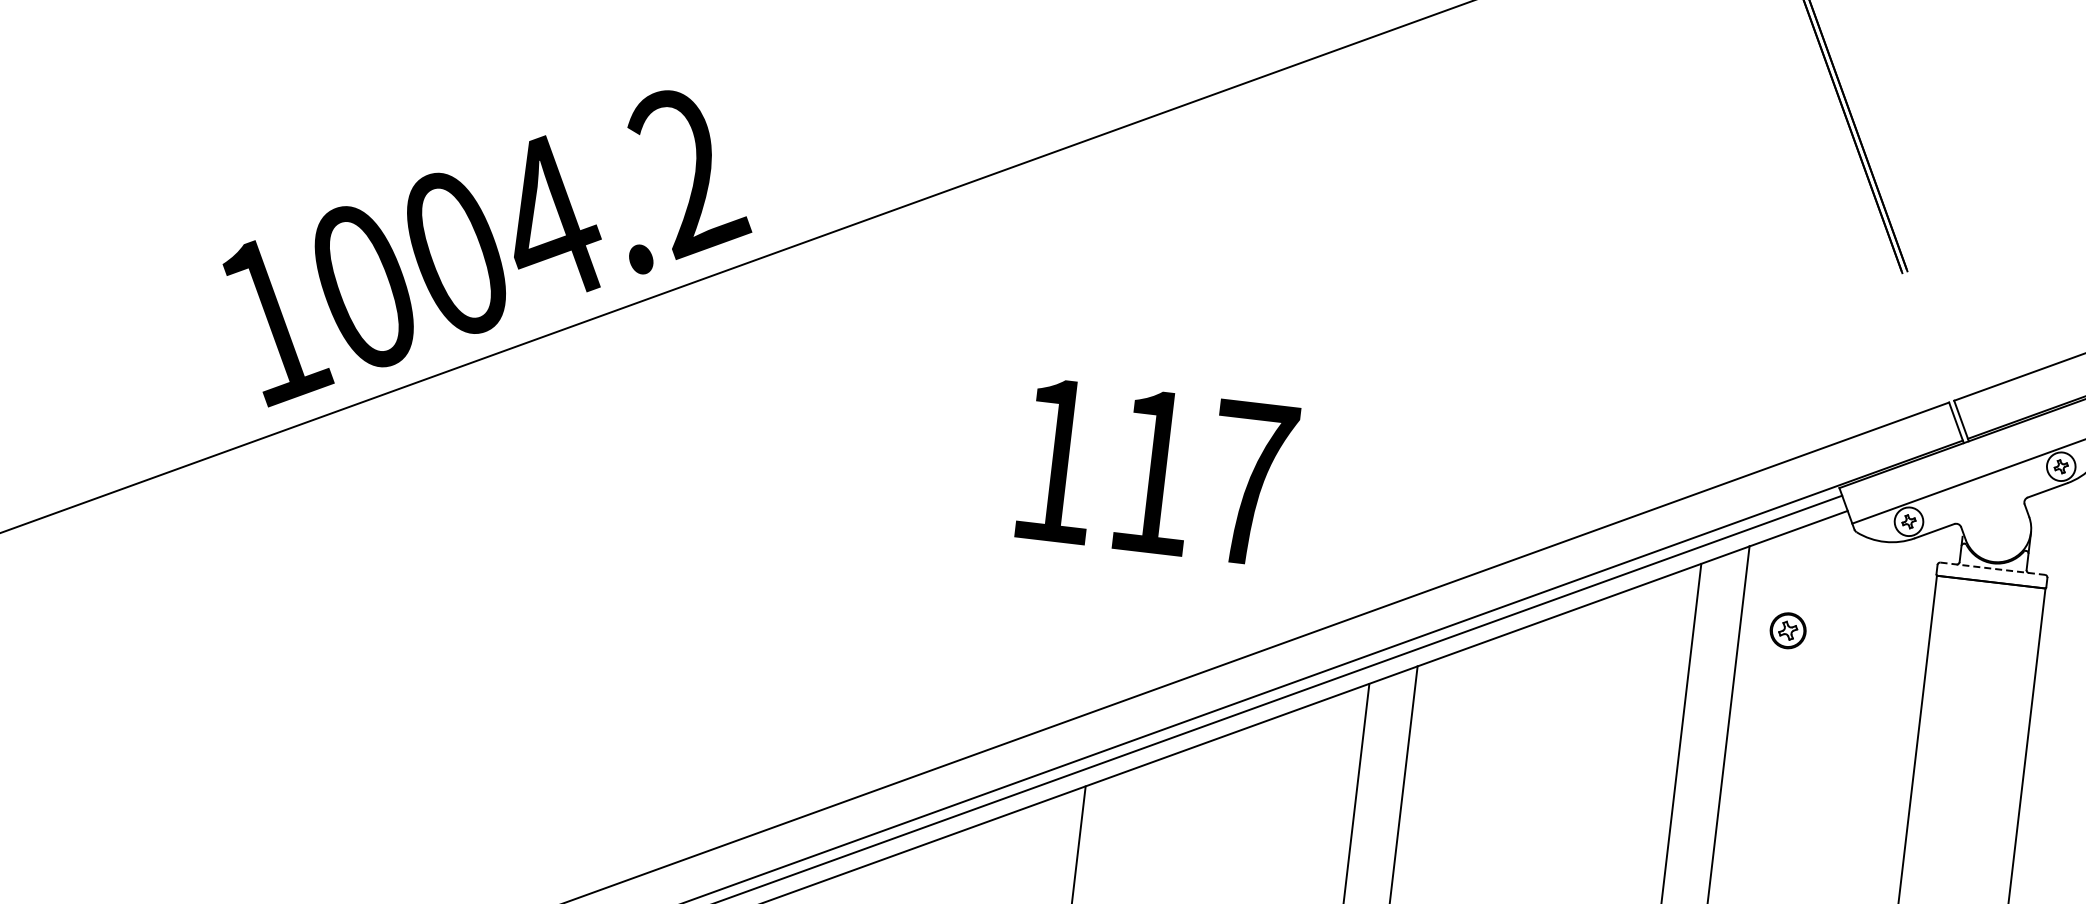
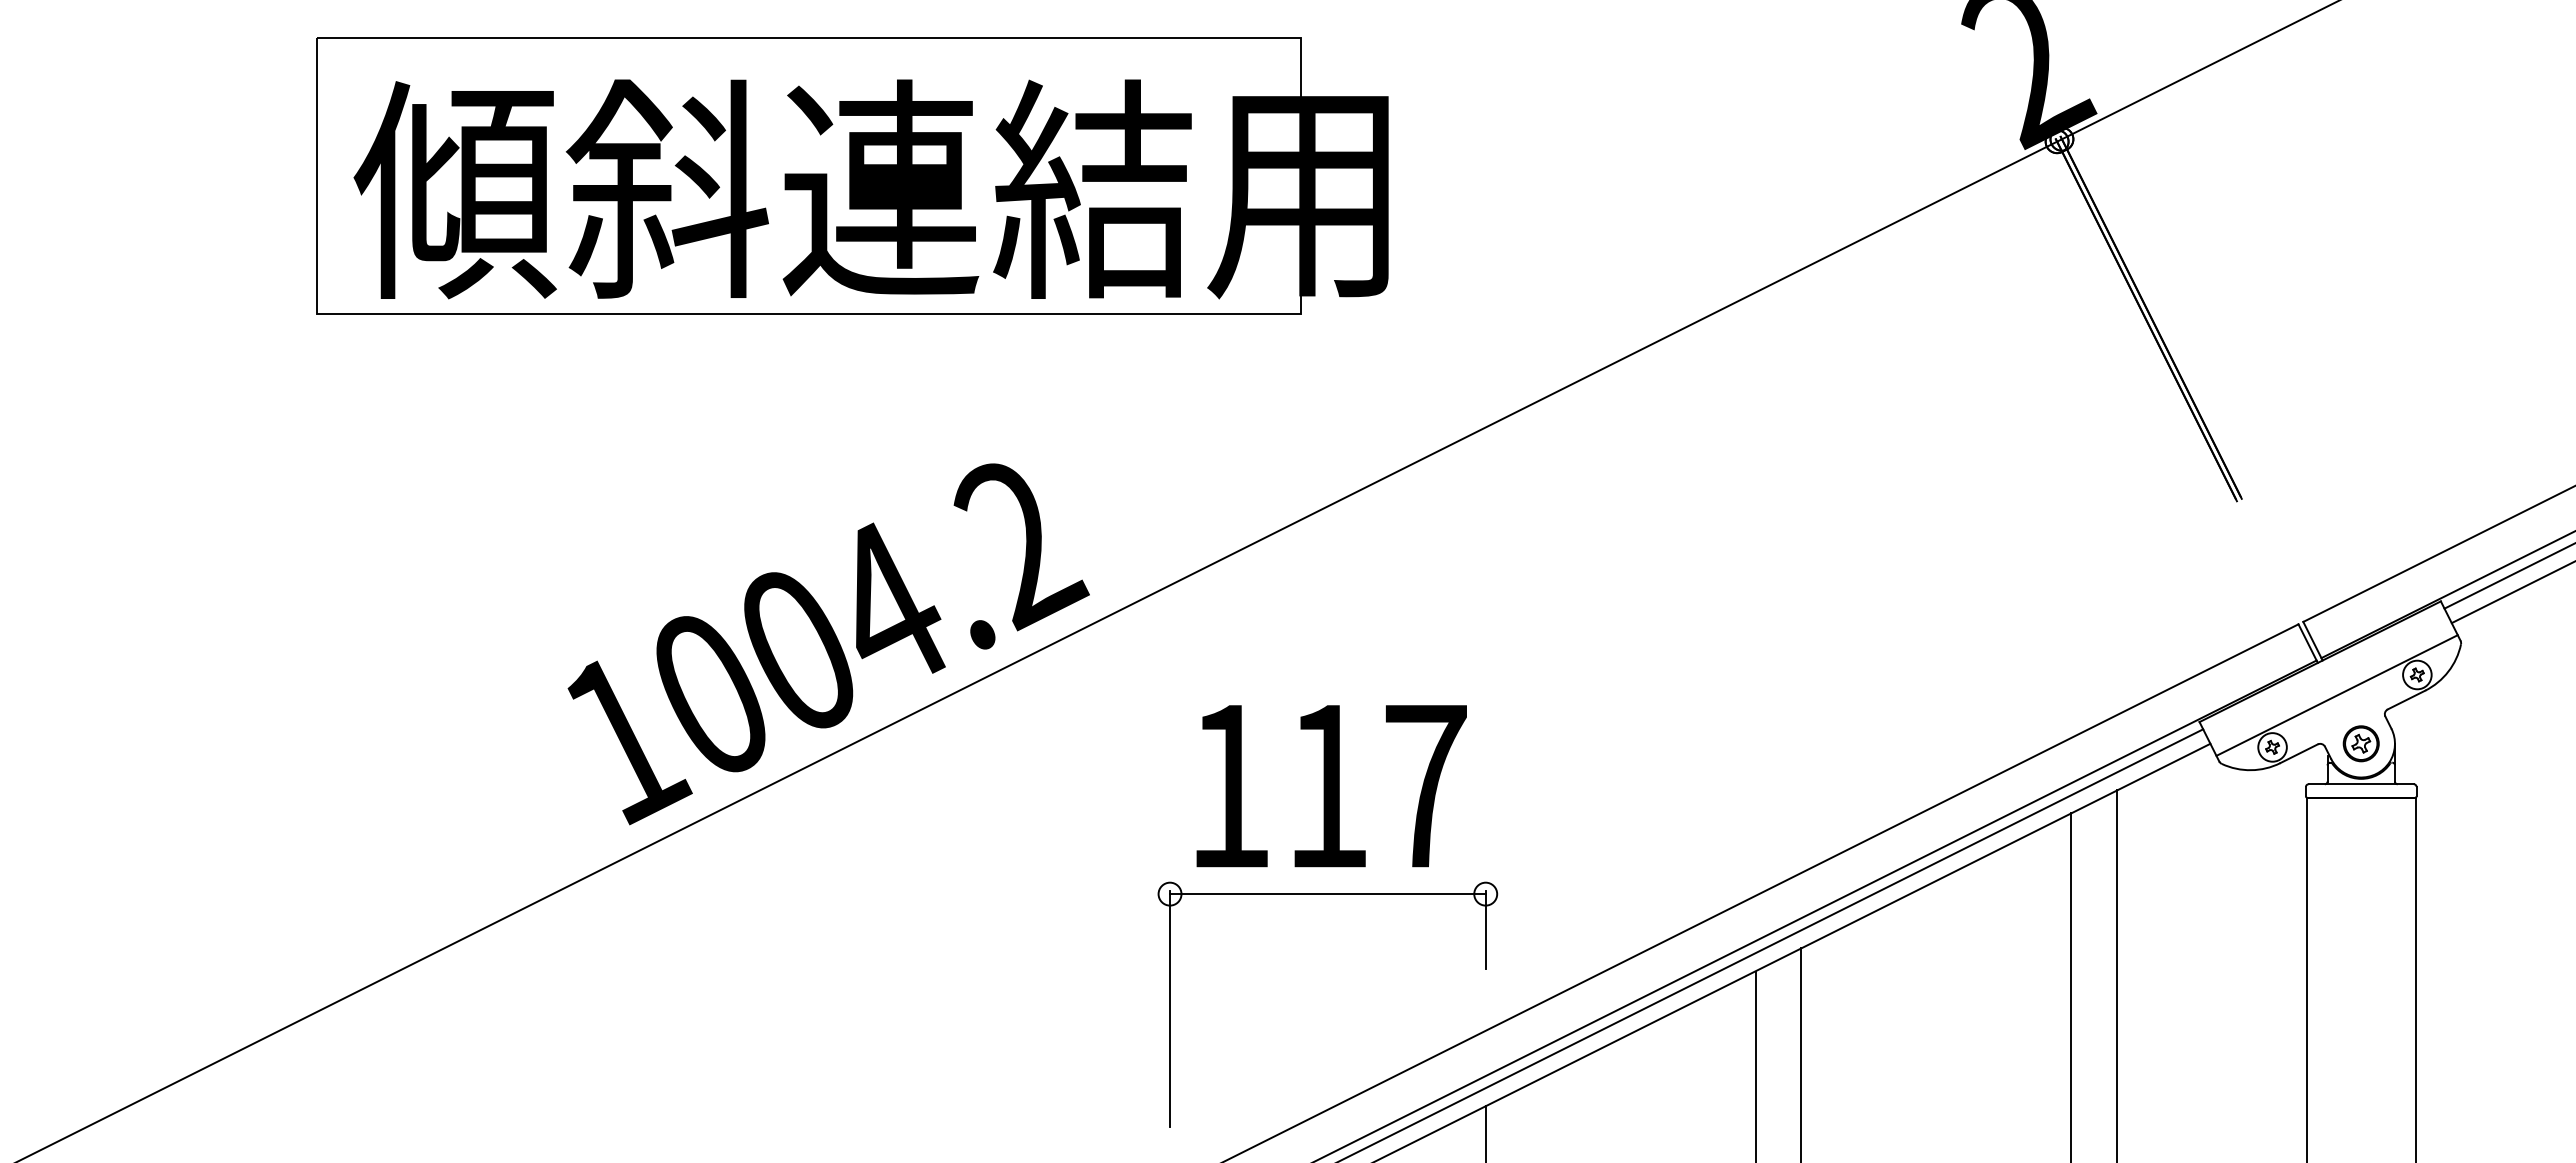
text: (1157, 472) -> (1331, 786), moved
part: (953, 557) -> (1327, 894), added
line: (1993, 568) -> (2361, 784), dashed -> solid
part: (1787, 630) -> (2360, 743), moved

